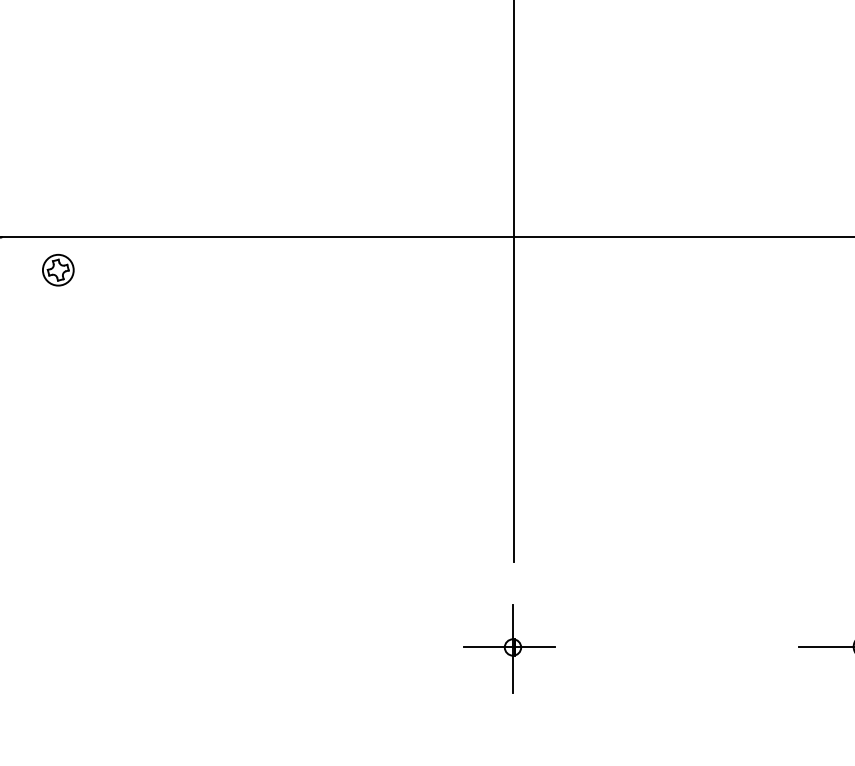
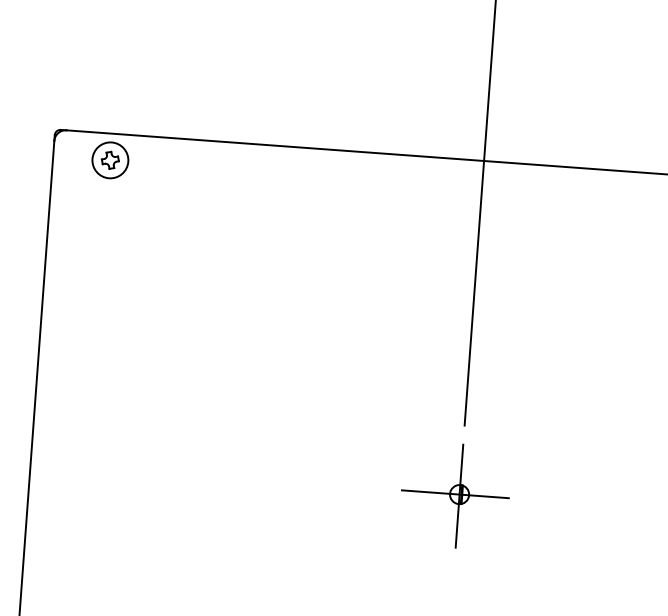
circle: (58, 270) -> (110, 160), size x1.43
part: (509, 648) -> (455, 495), size x1.43

